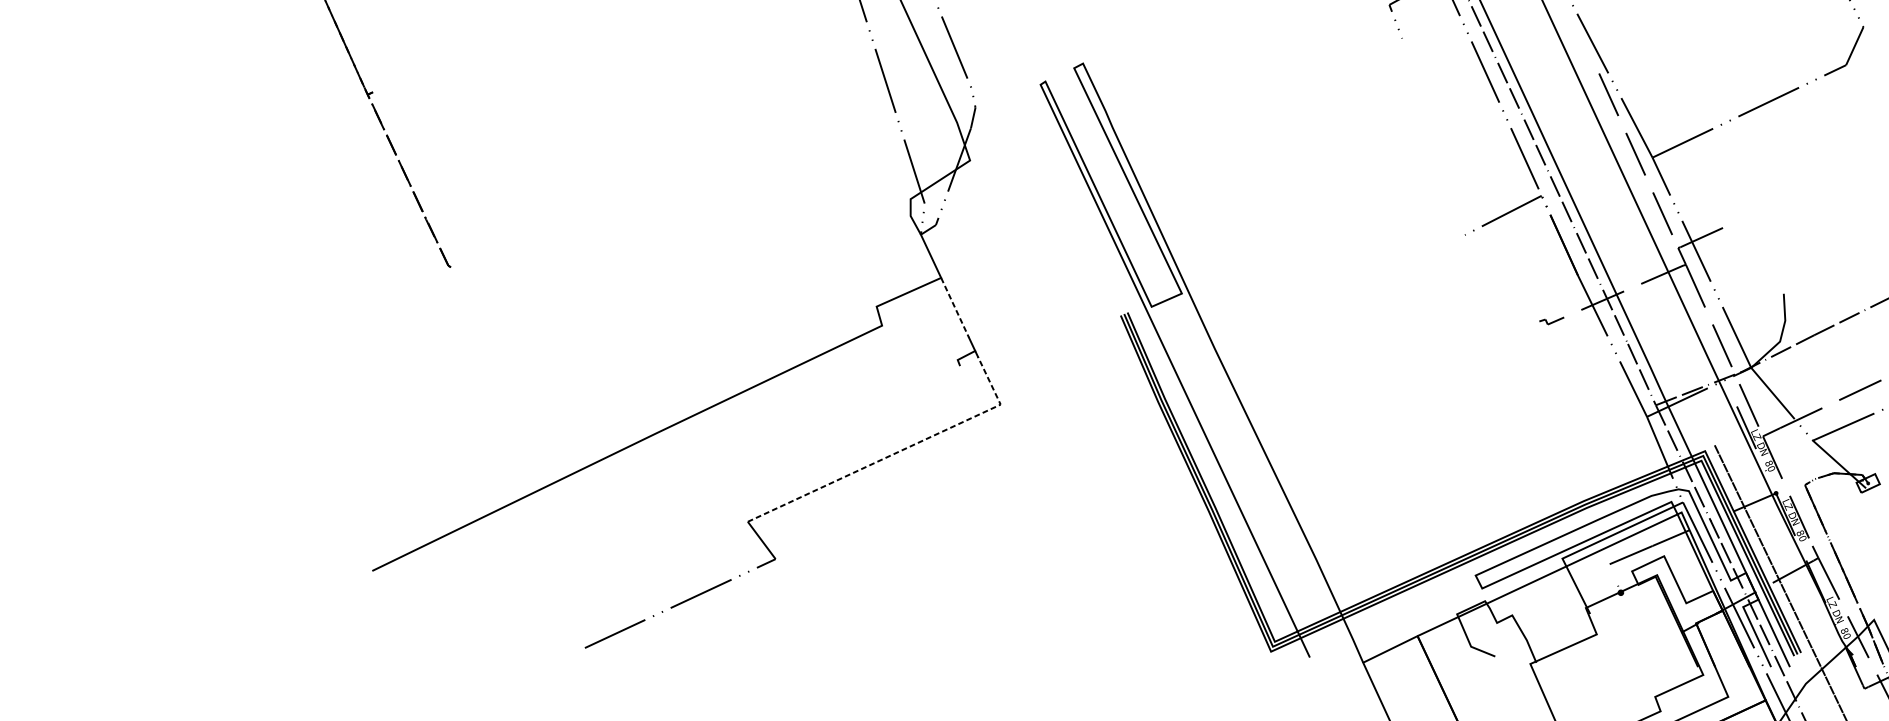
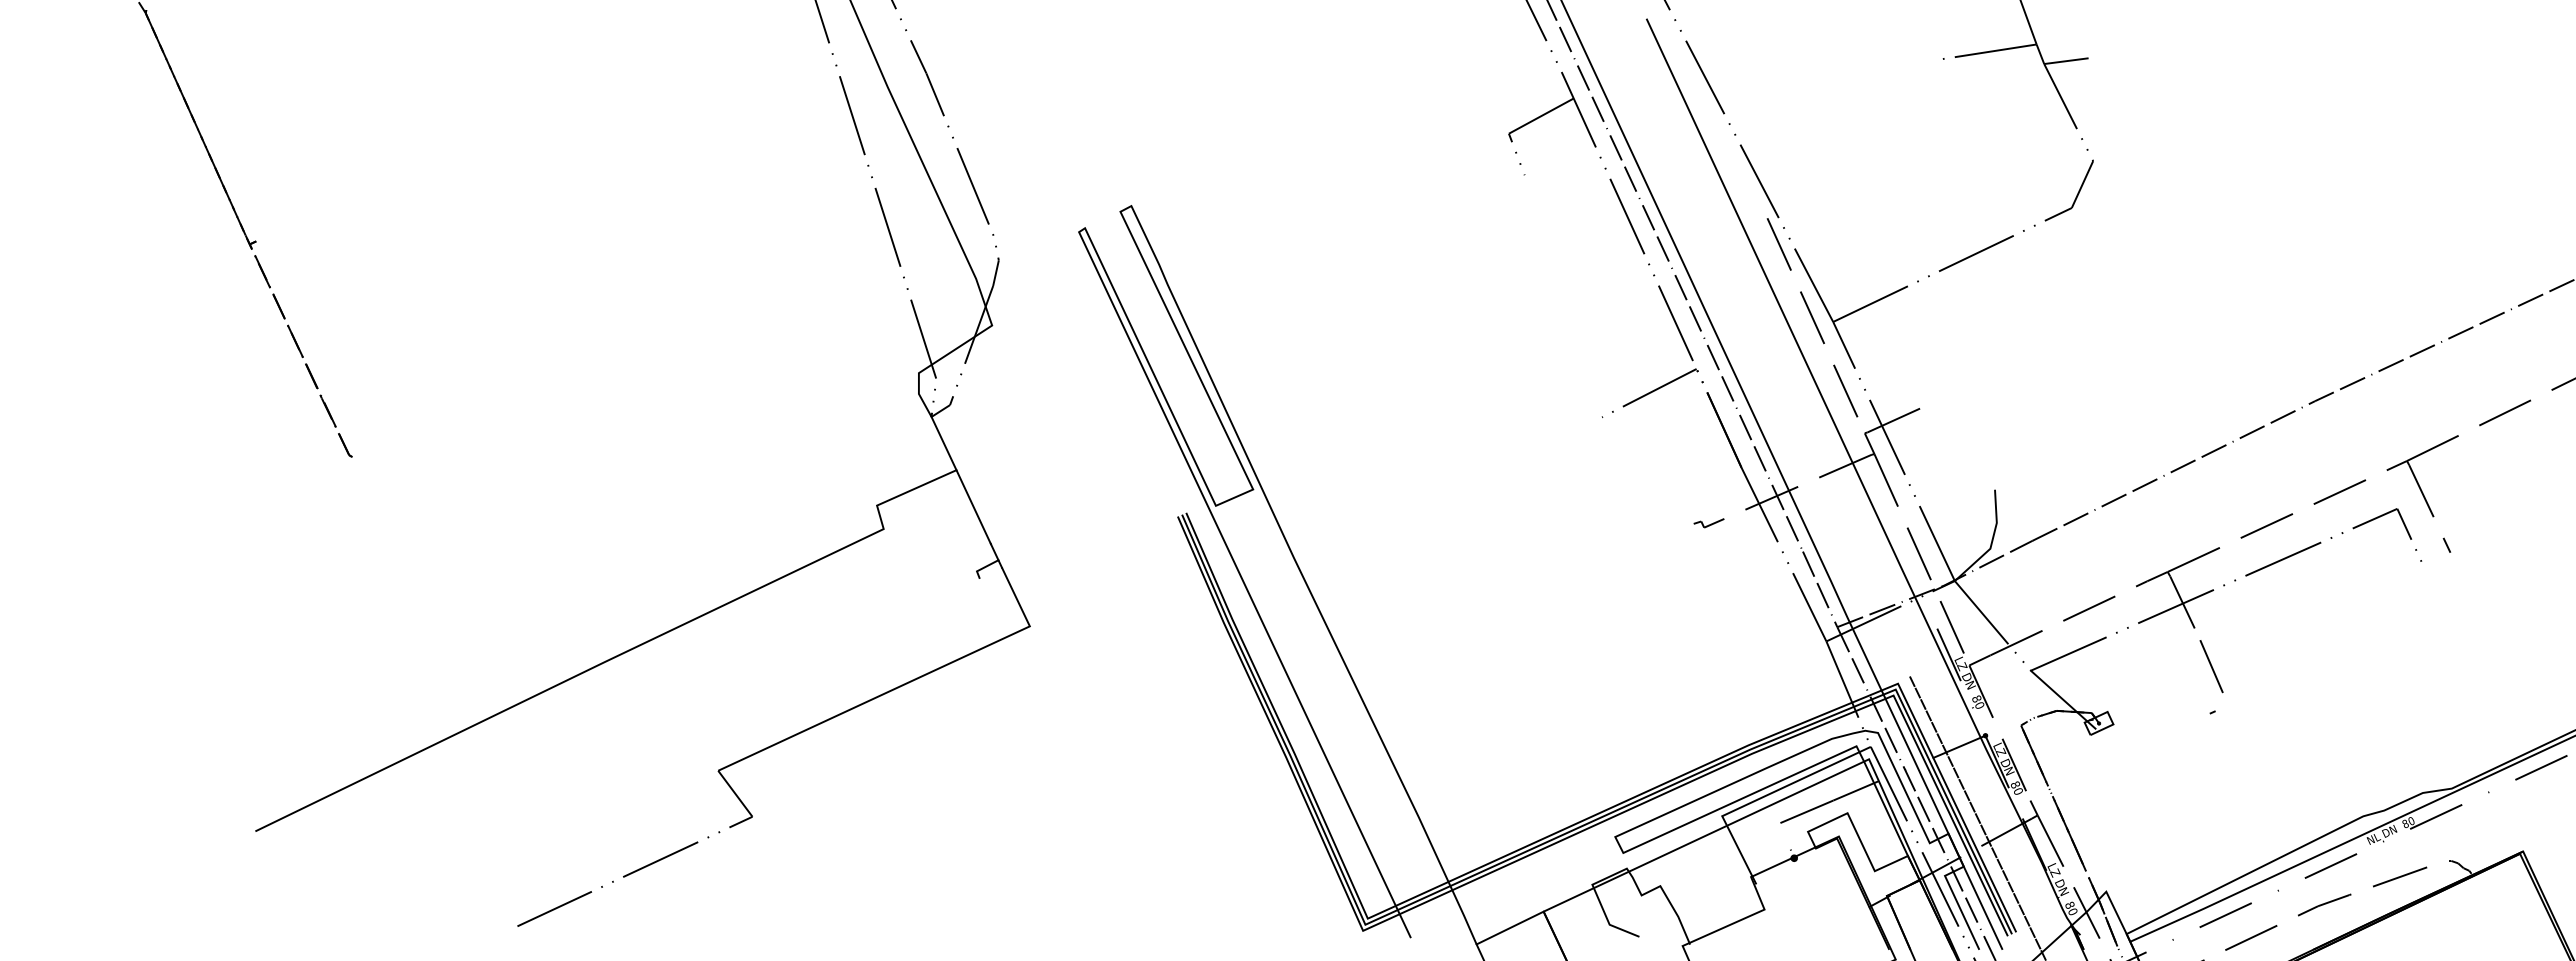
line: (954, 308) -> (973, 507), dashed -> solid
line: (898, 451) -> (904, 684), dashed -> solid

